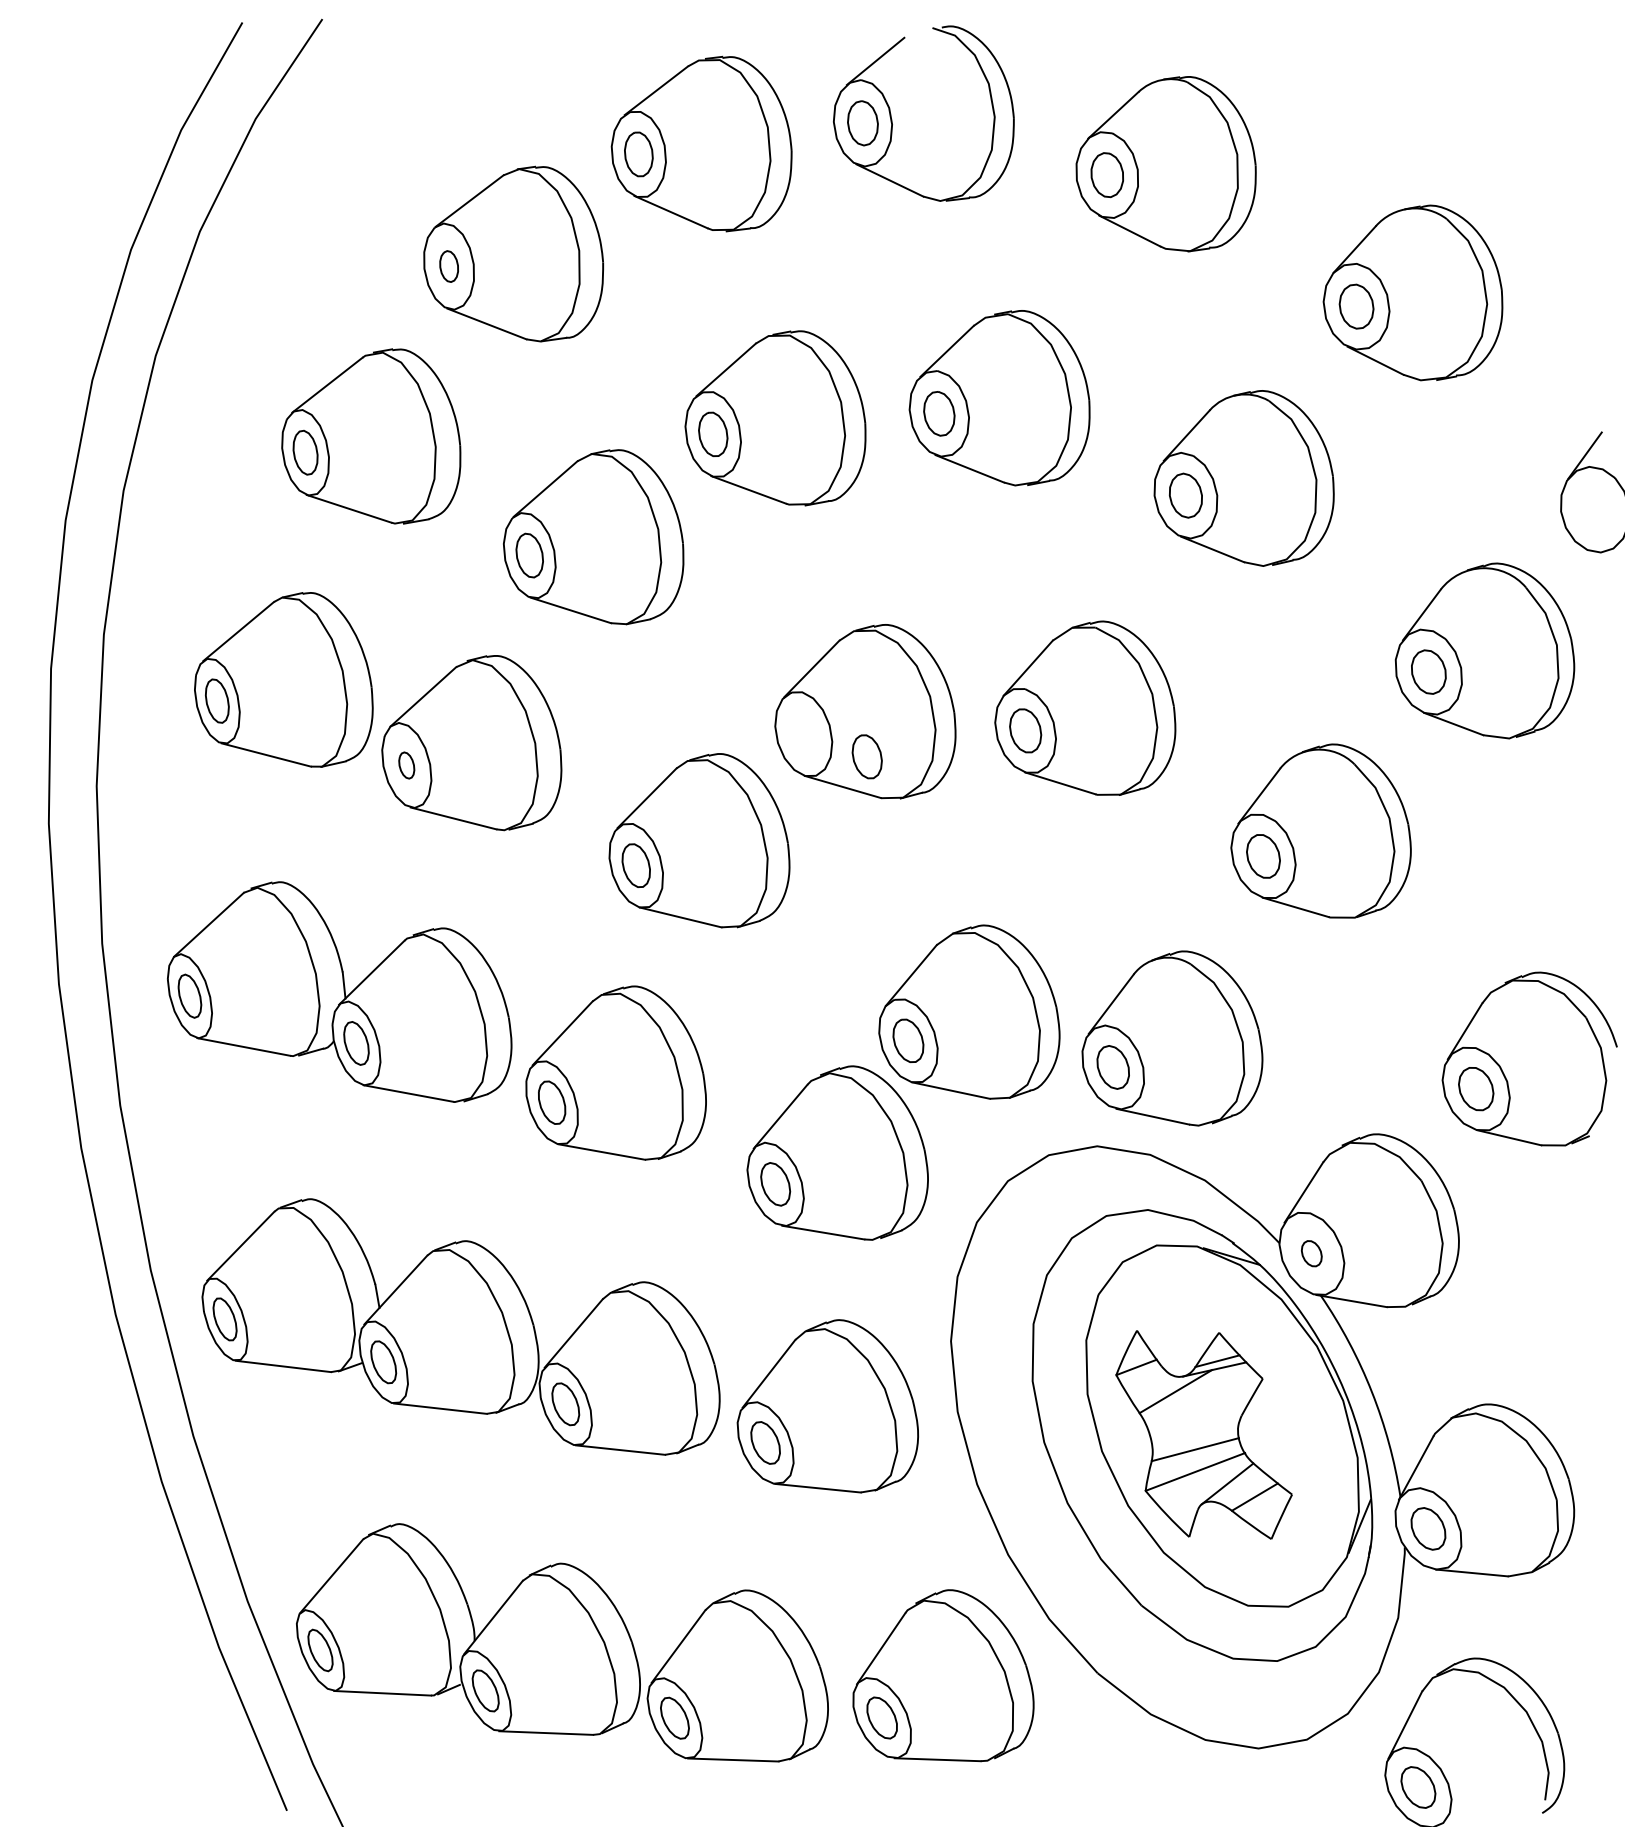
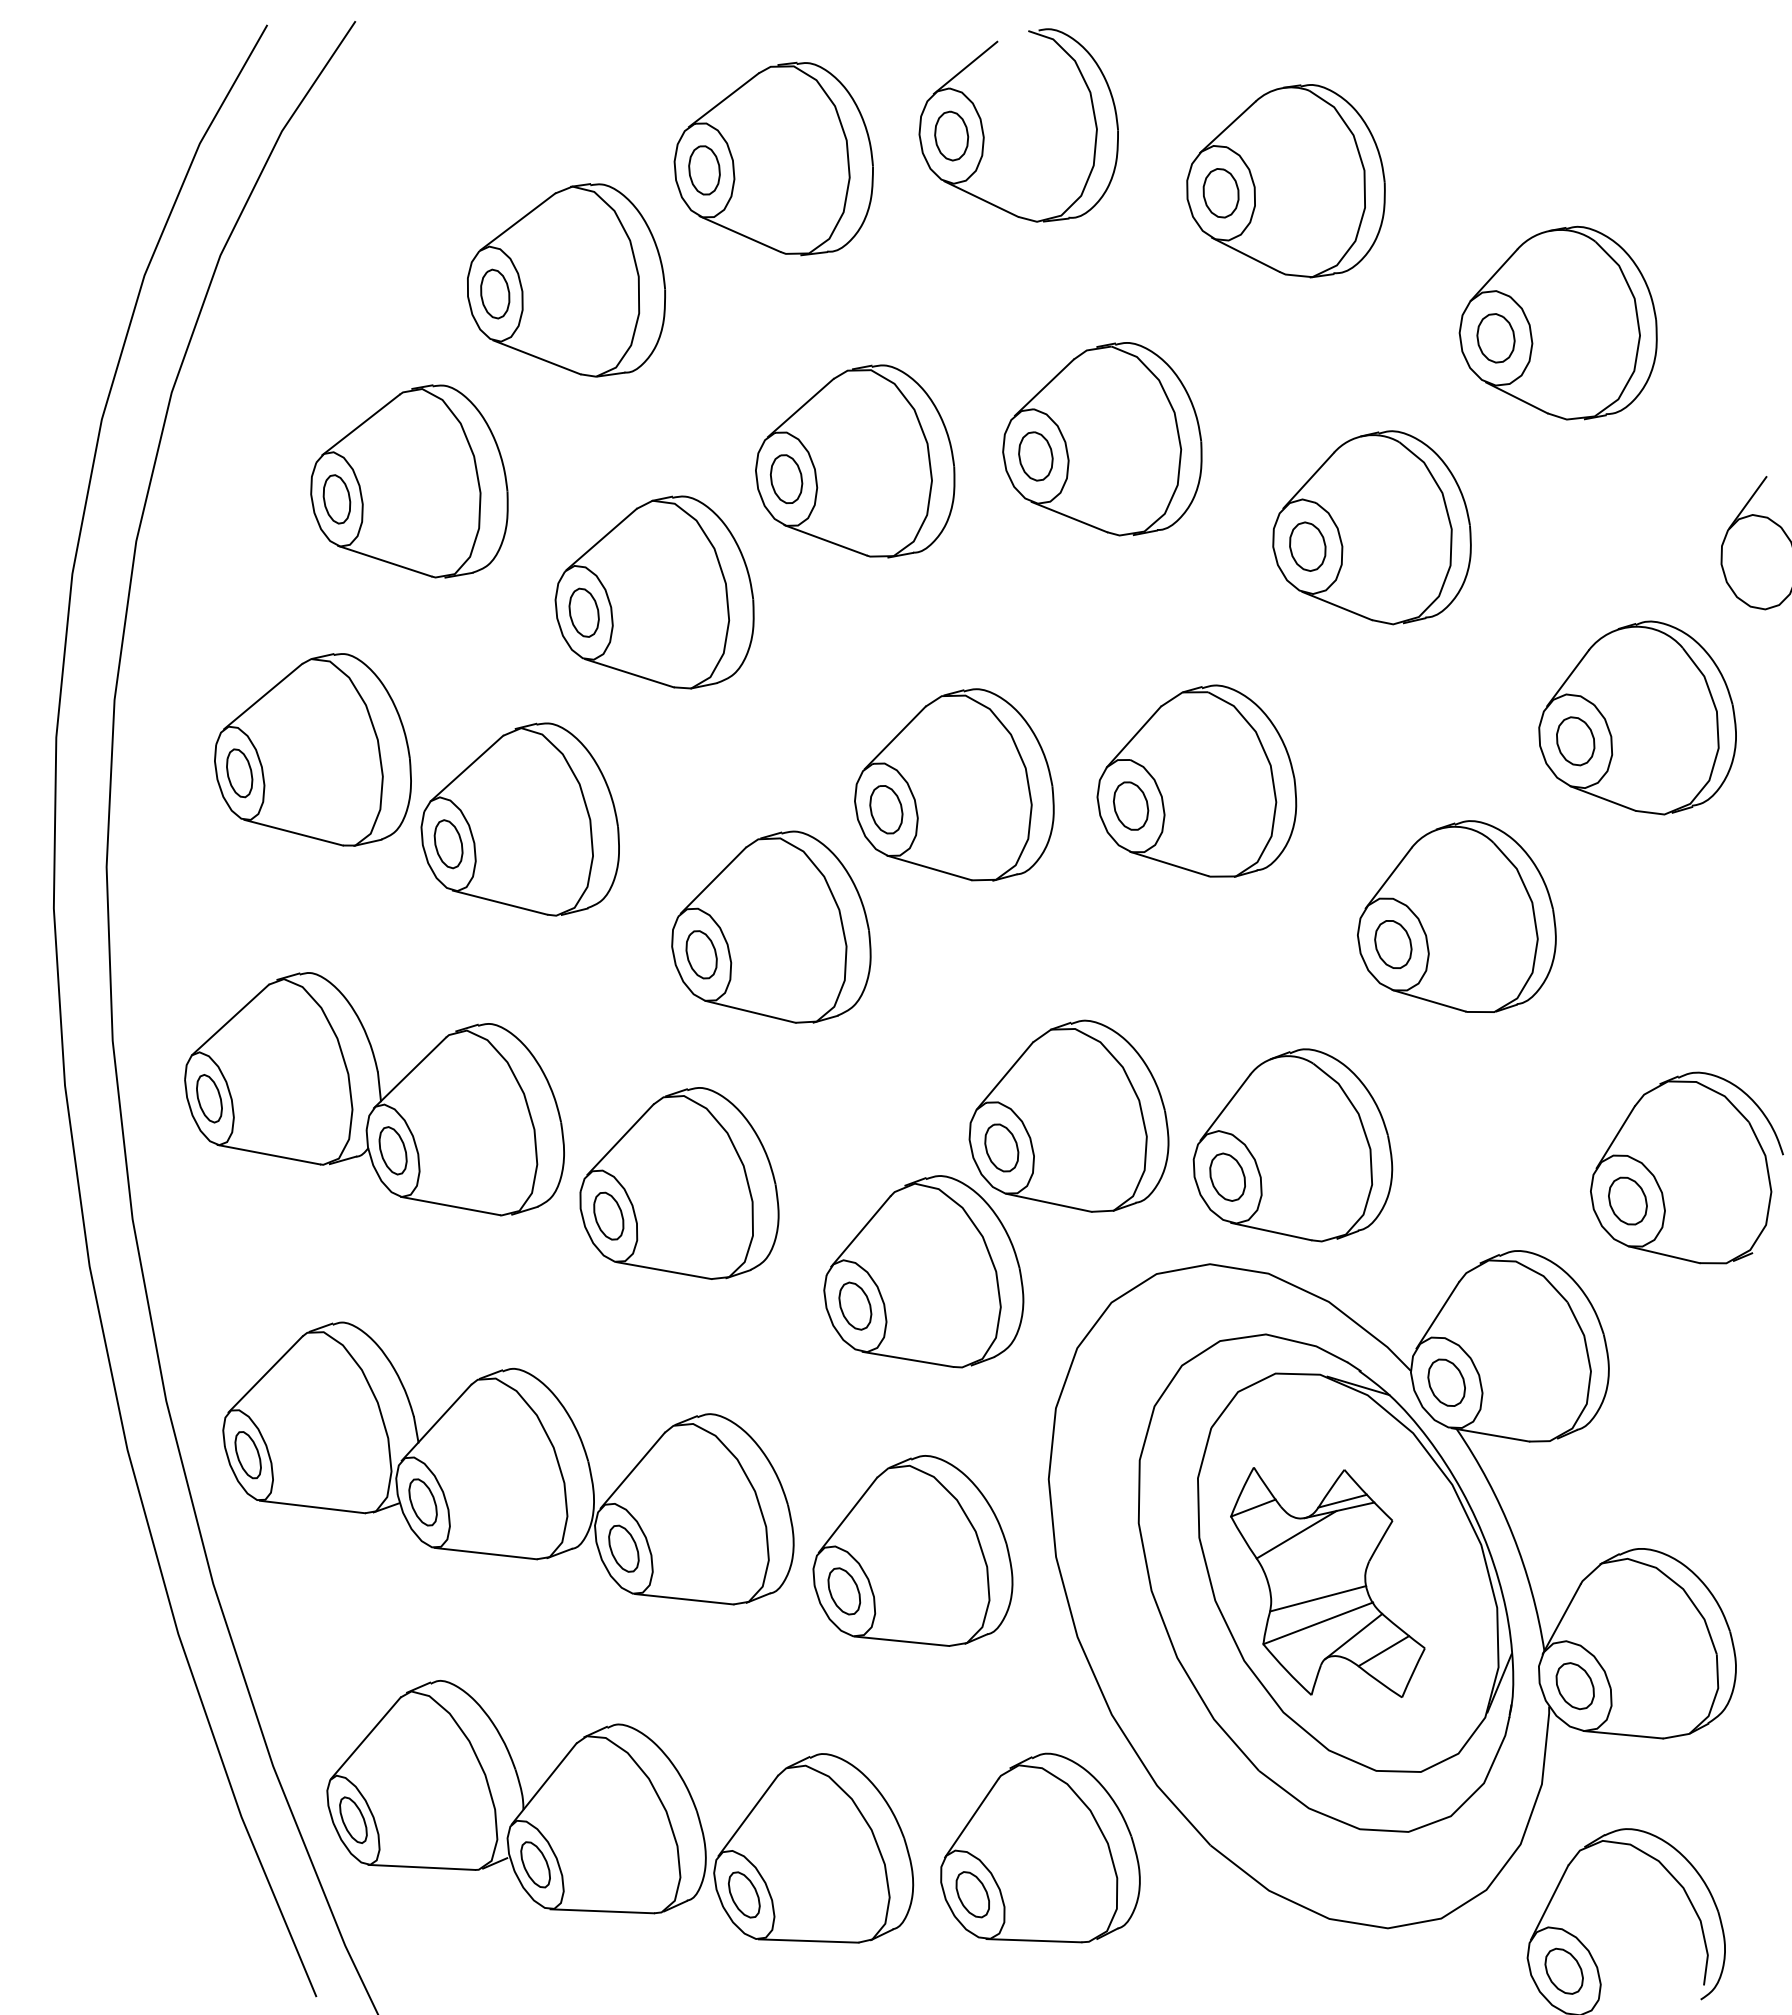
part: (449, 266) -> (495, 293), size x1.43
part: (867, 756) -> (886, 809), moved
part: (406, 765) -> (448, 844), size x1.67
part: (1311, 1253) -> (1446, 1382), size x1.67

